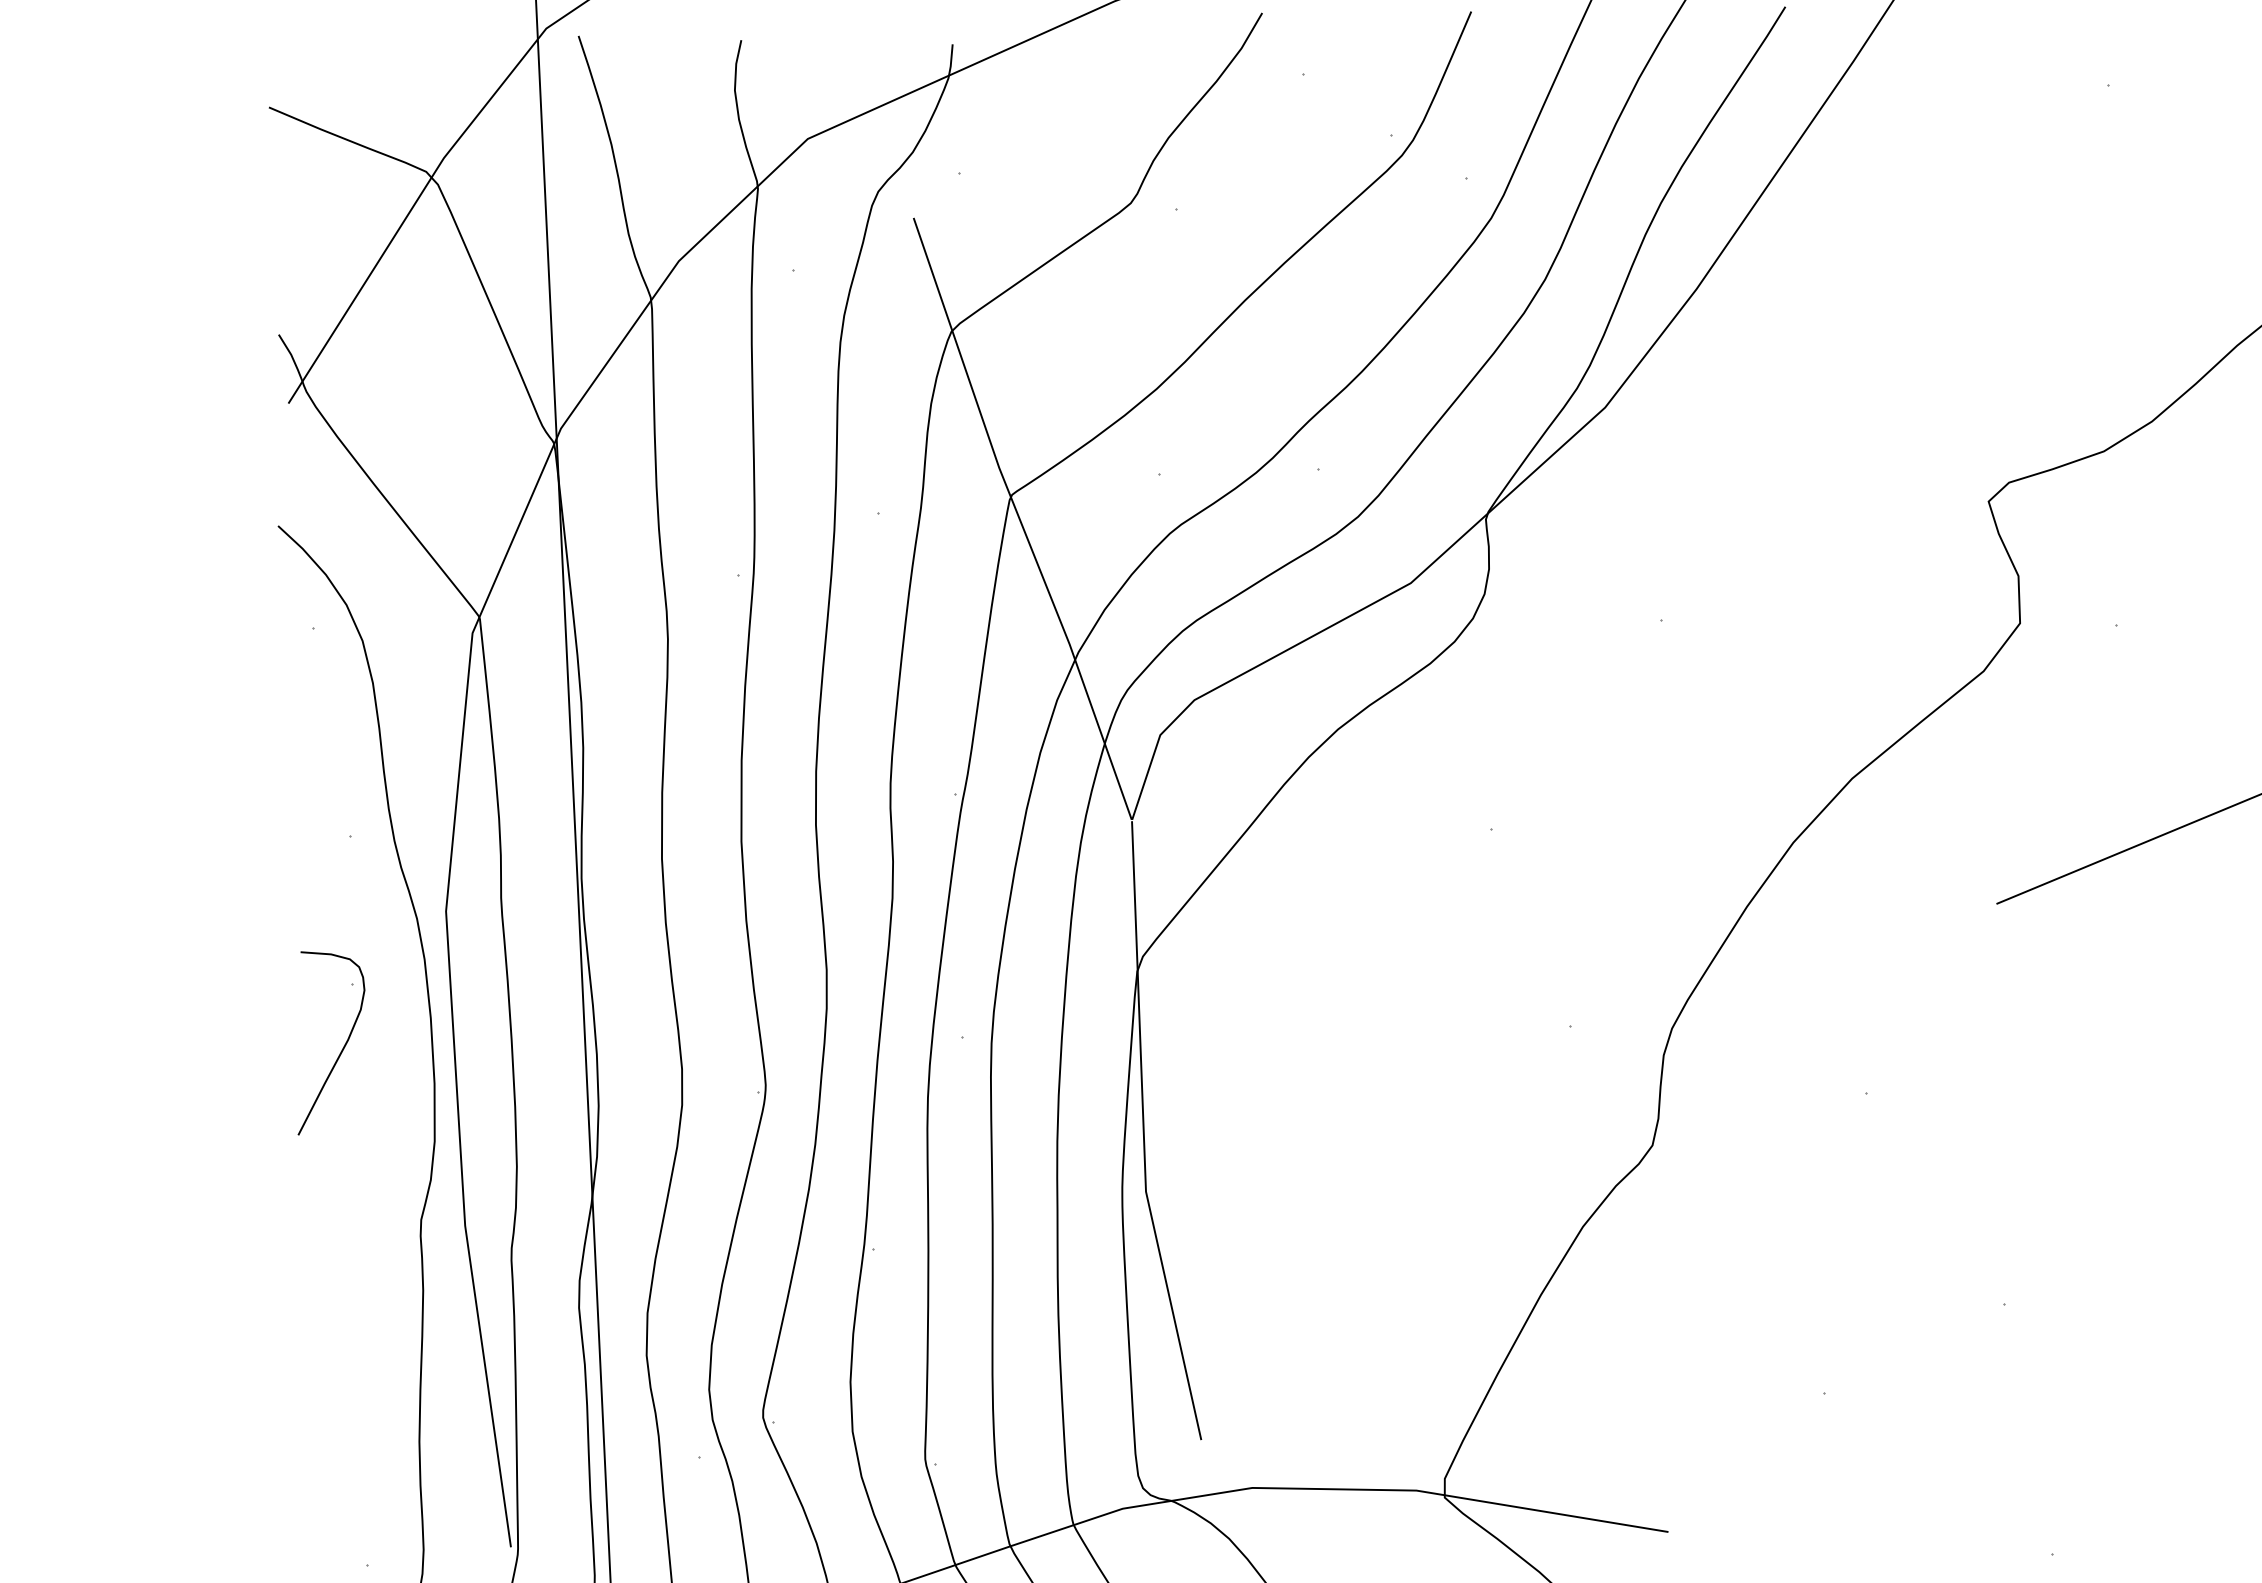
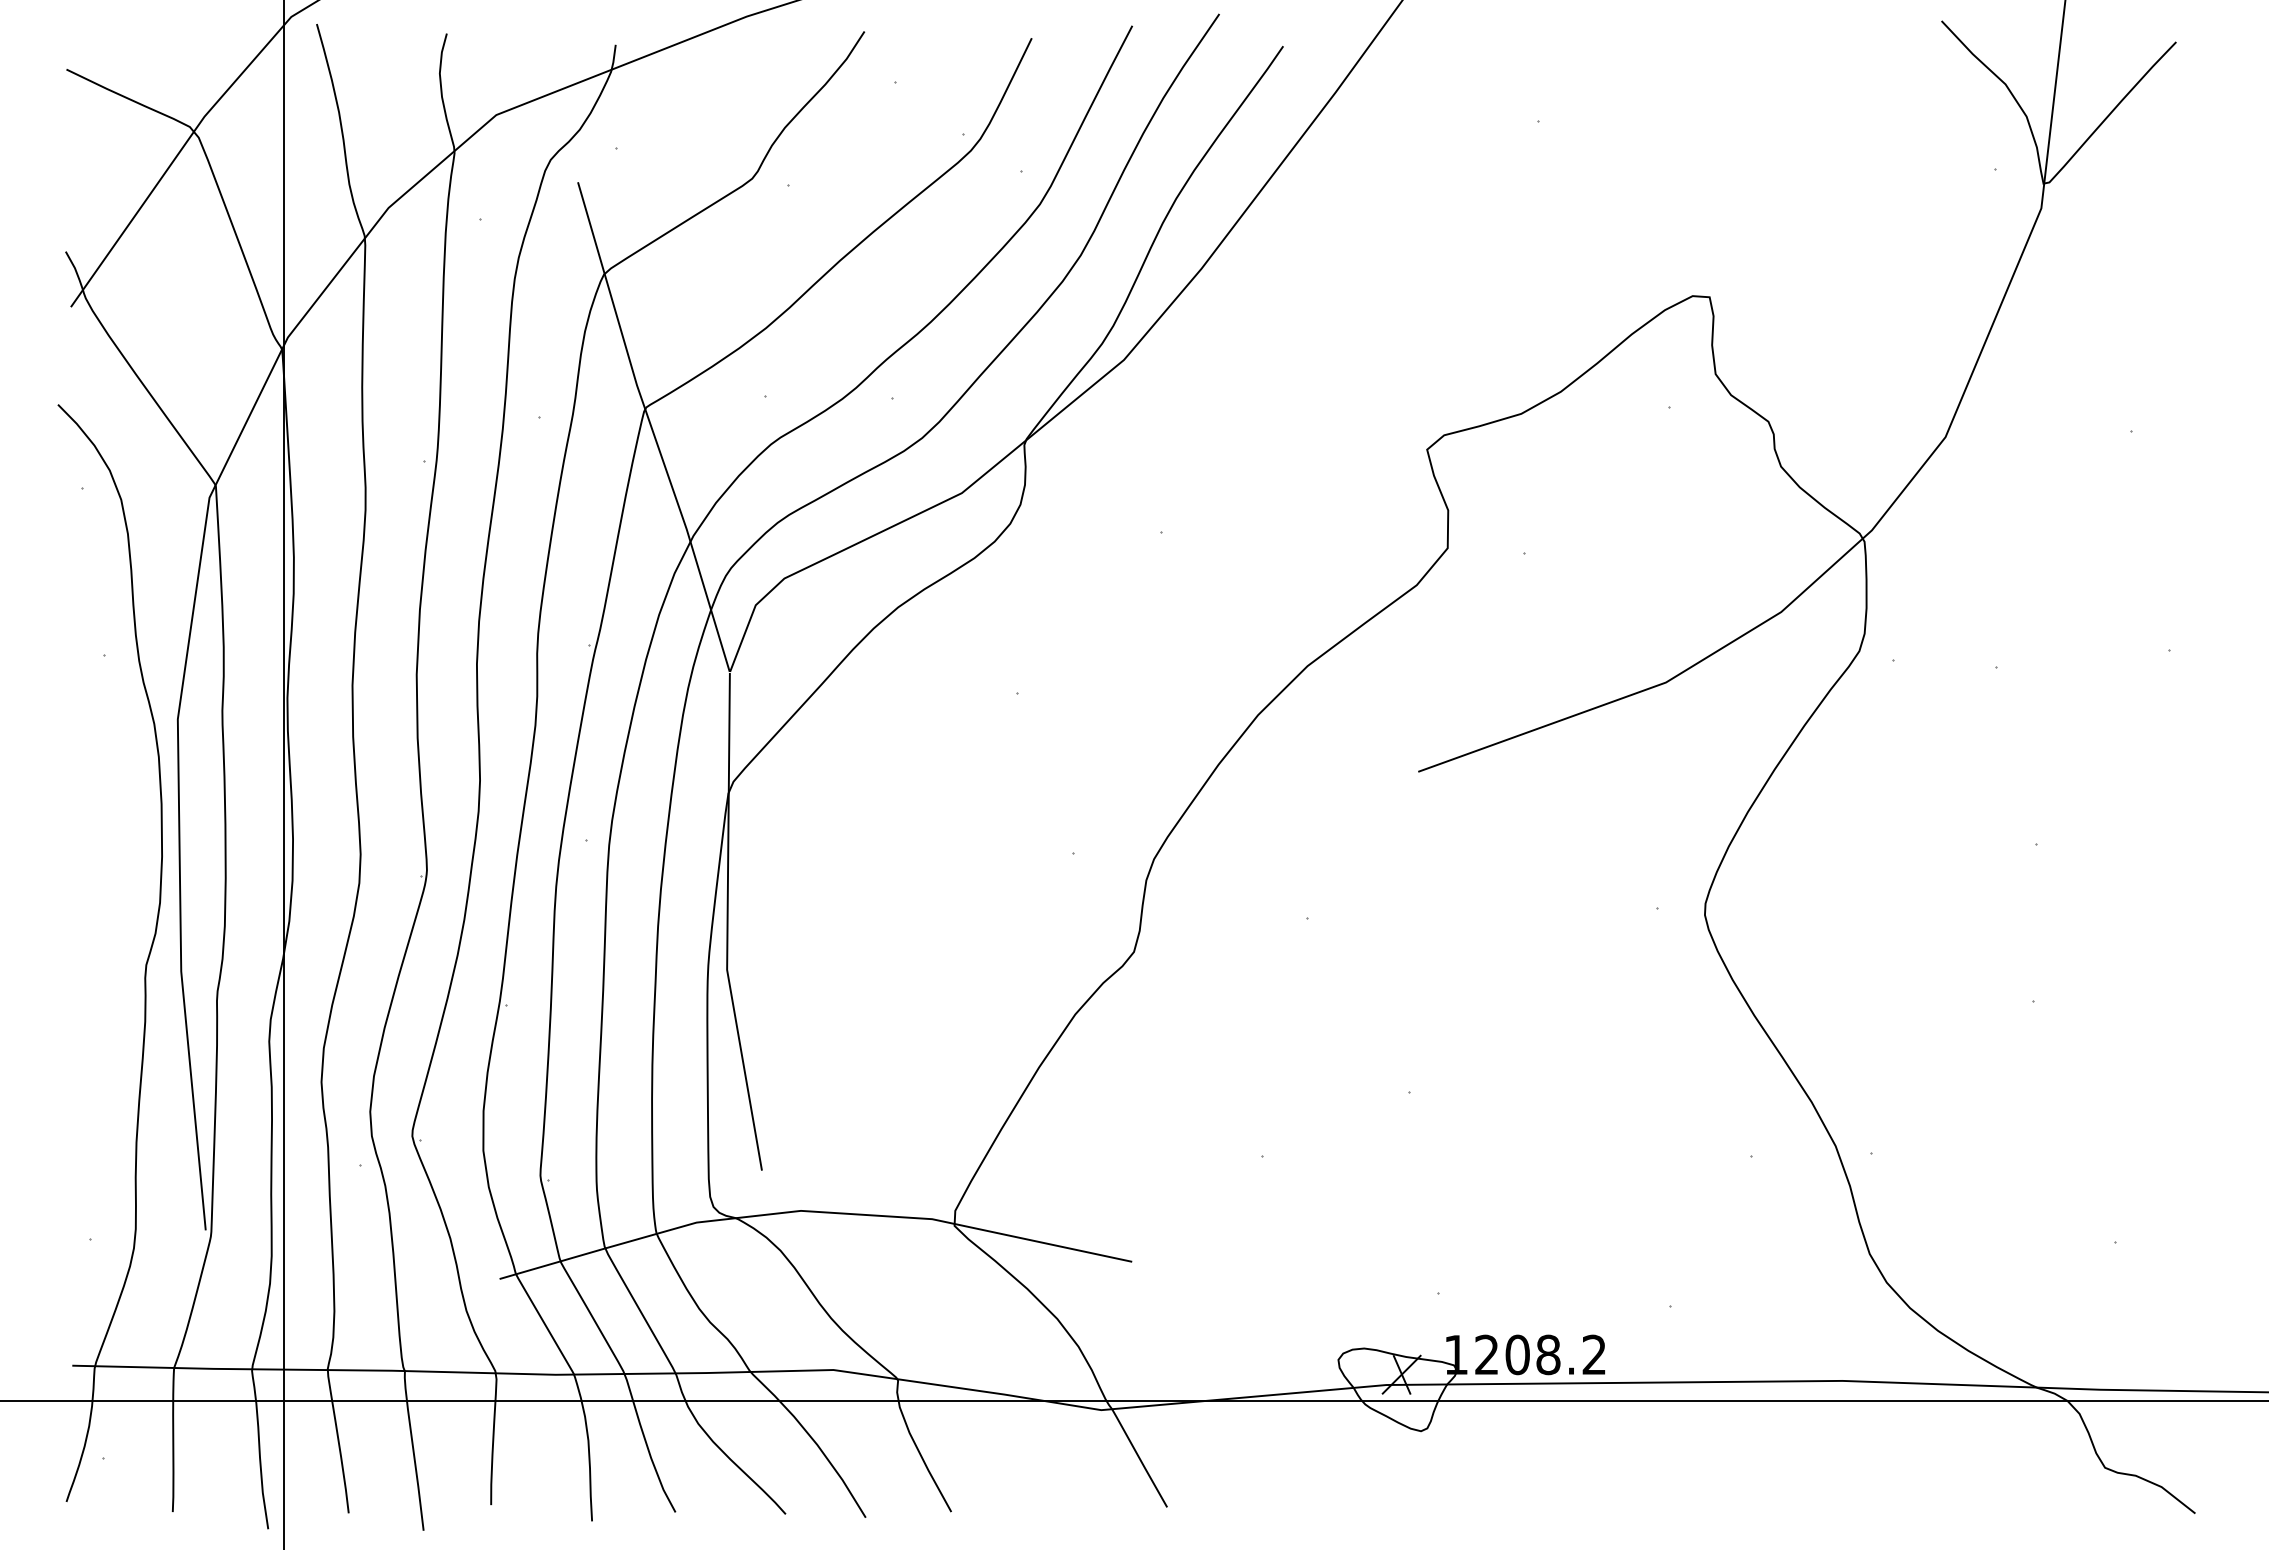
part: (342, 1047) -> (89, 824), removed

